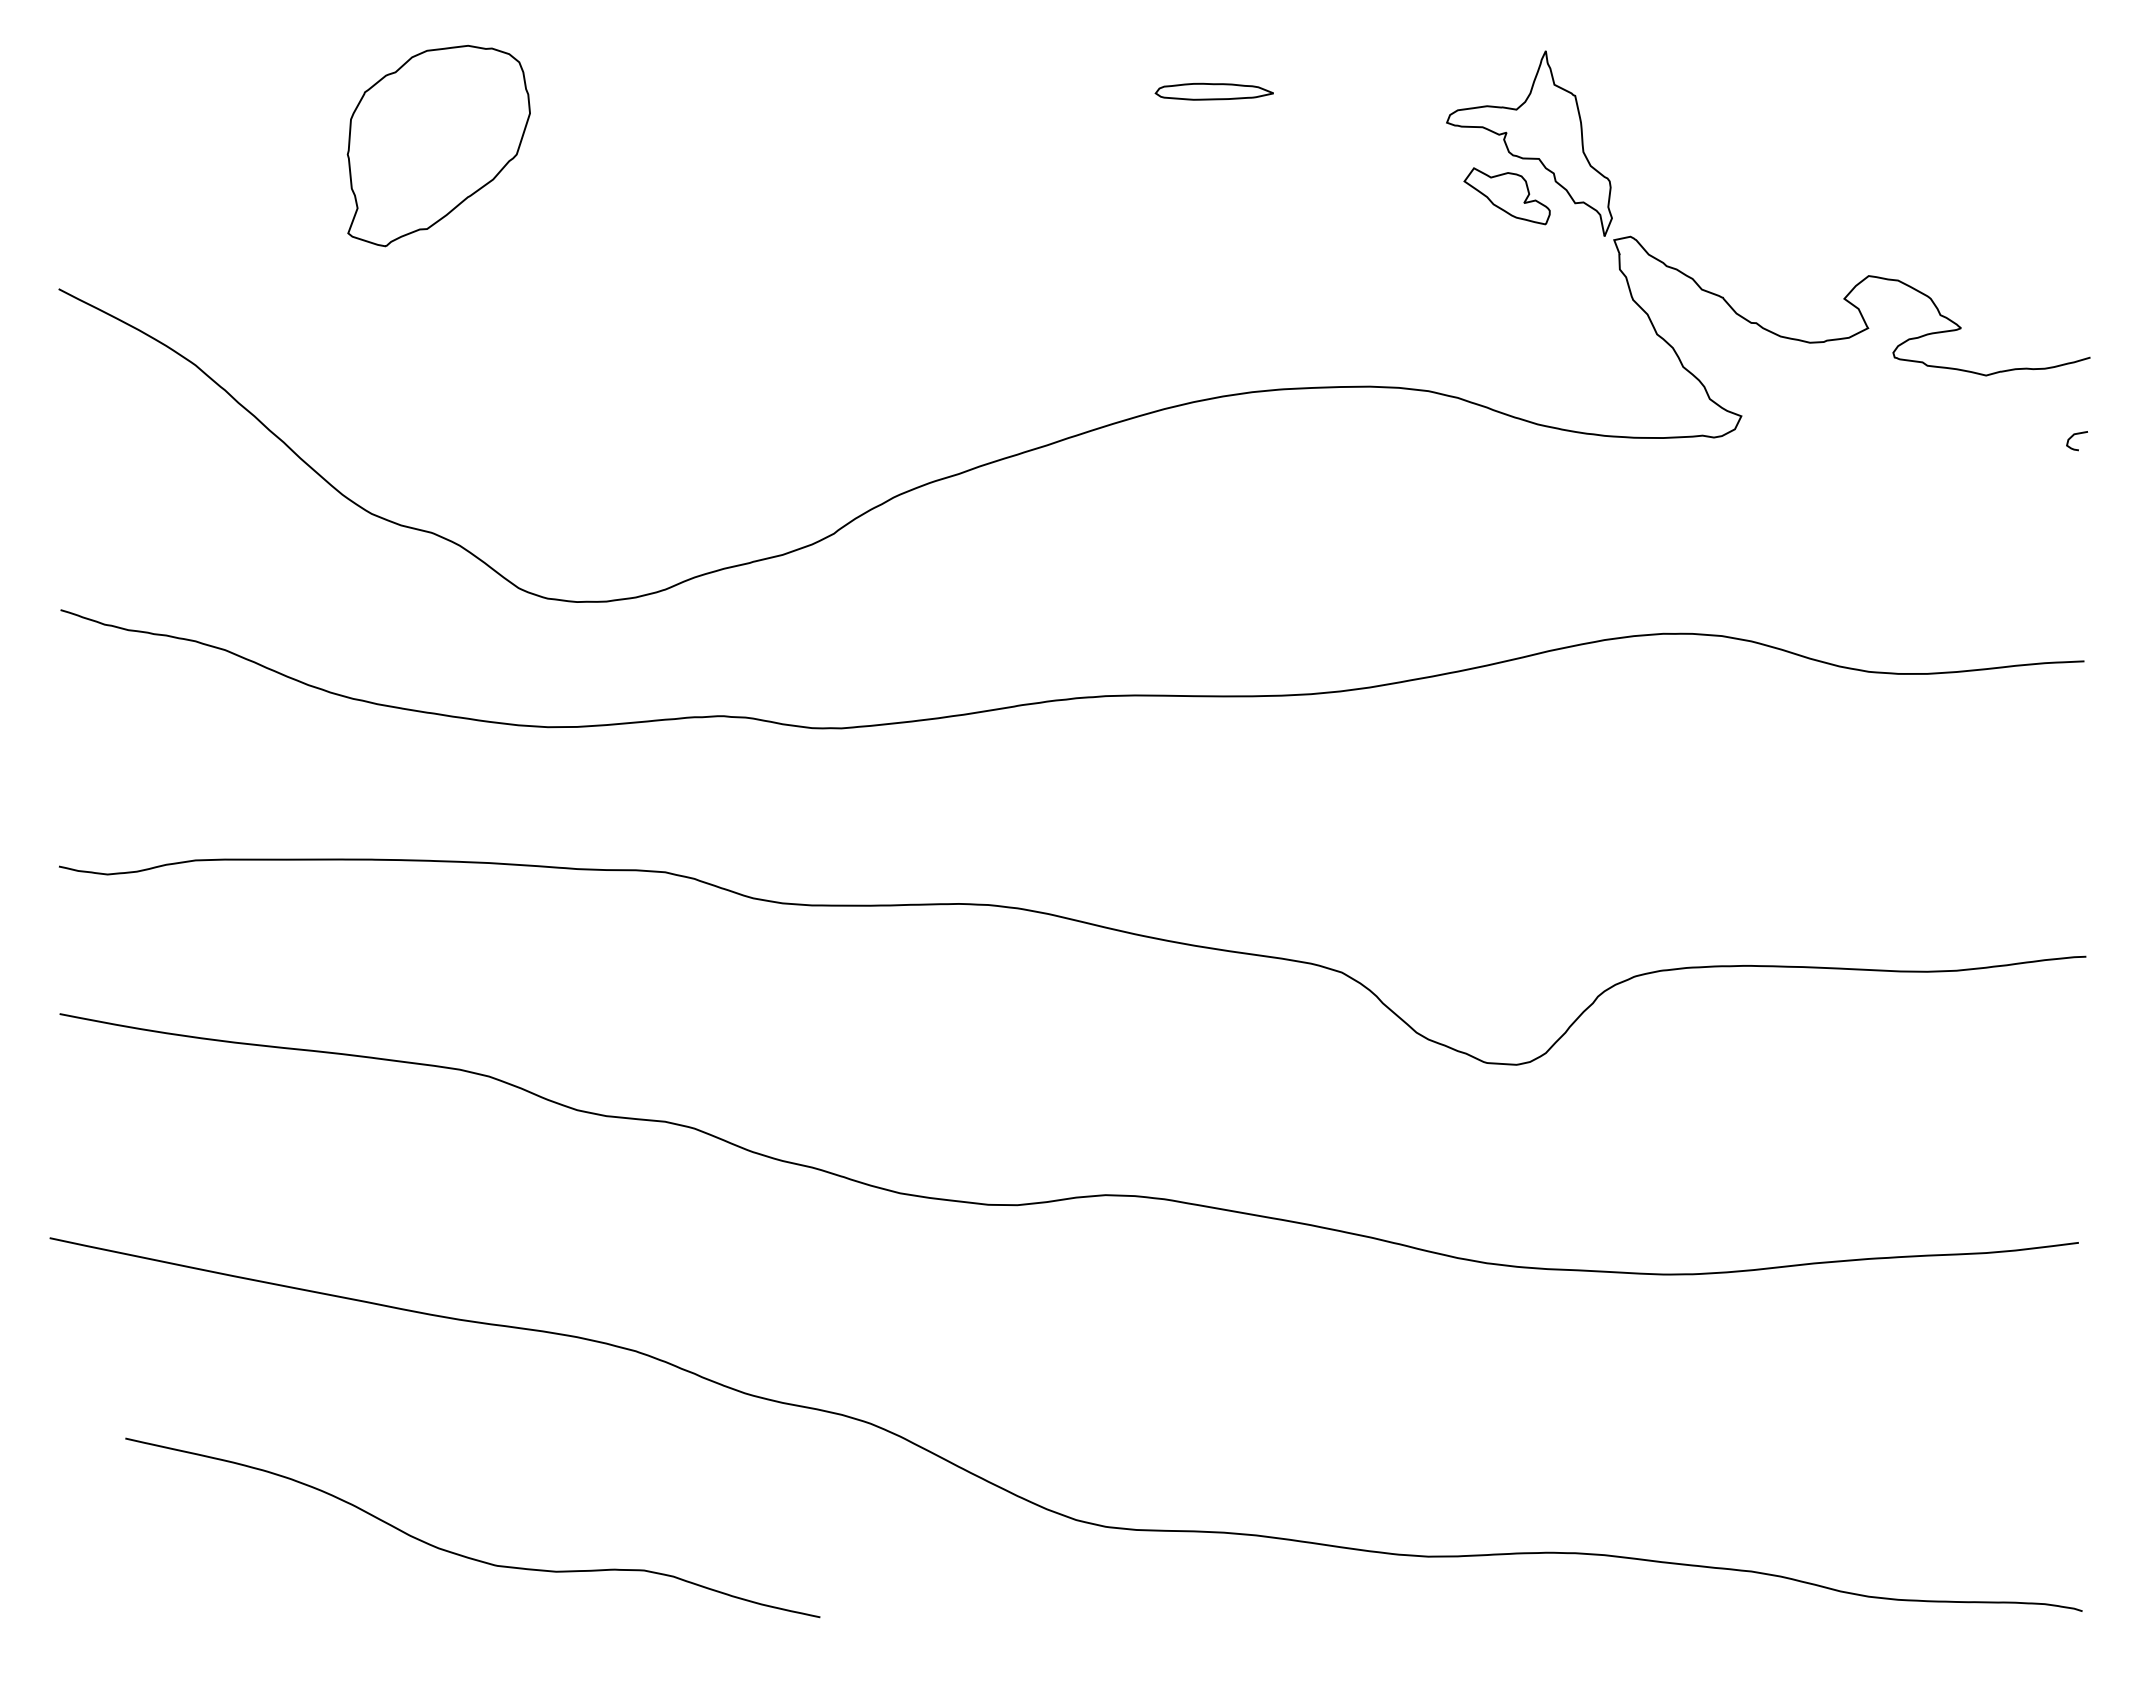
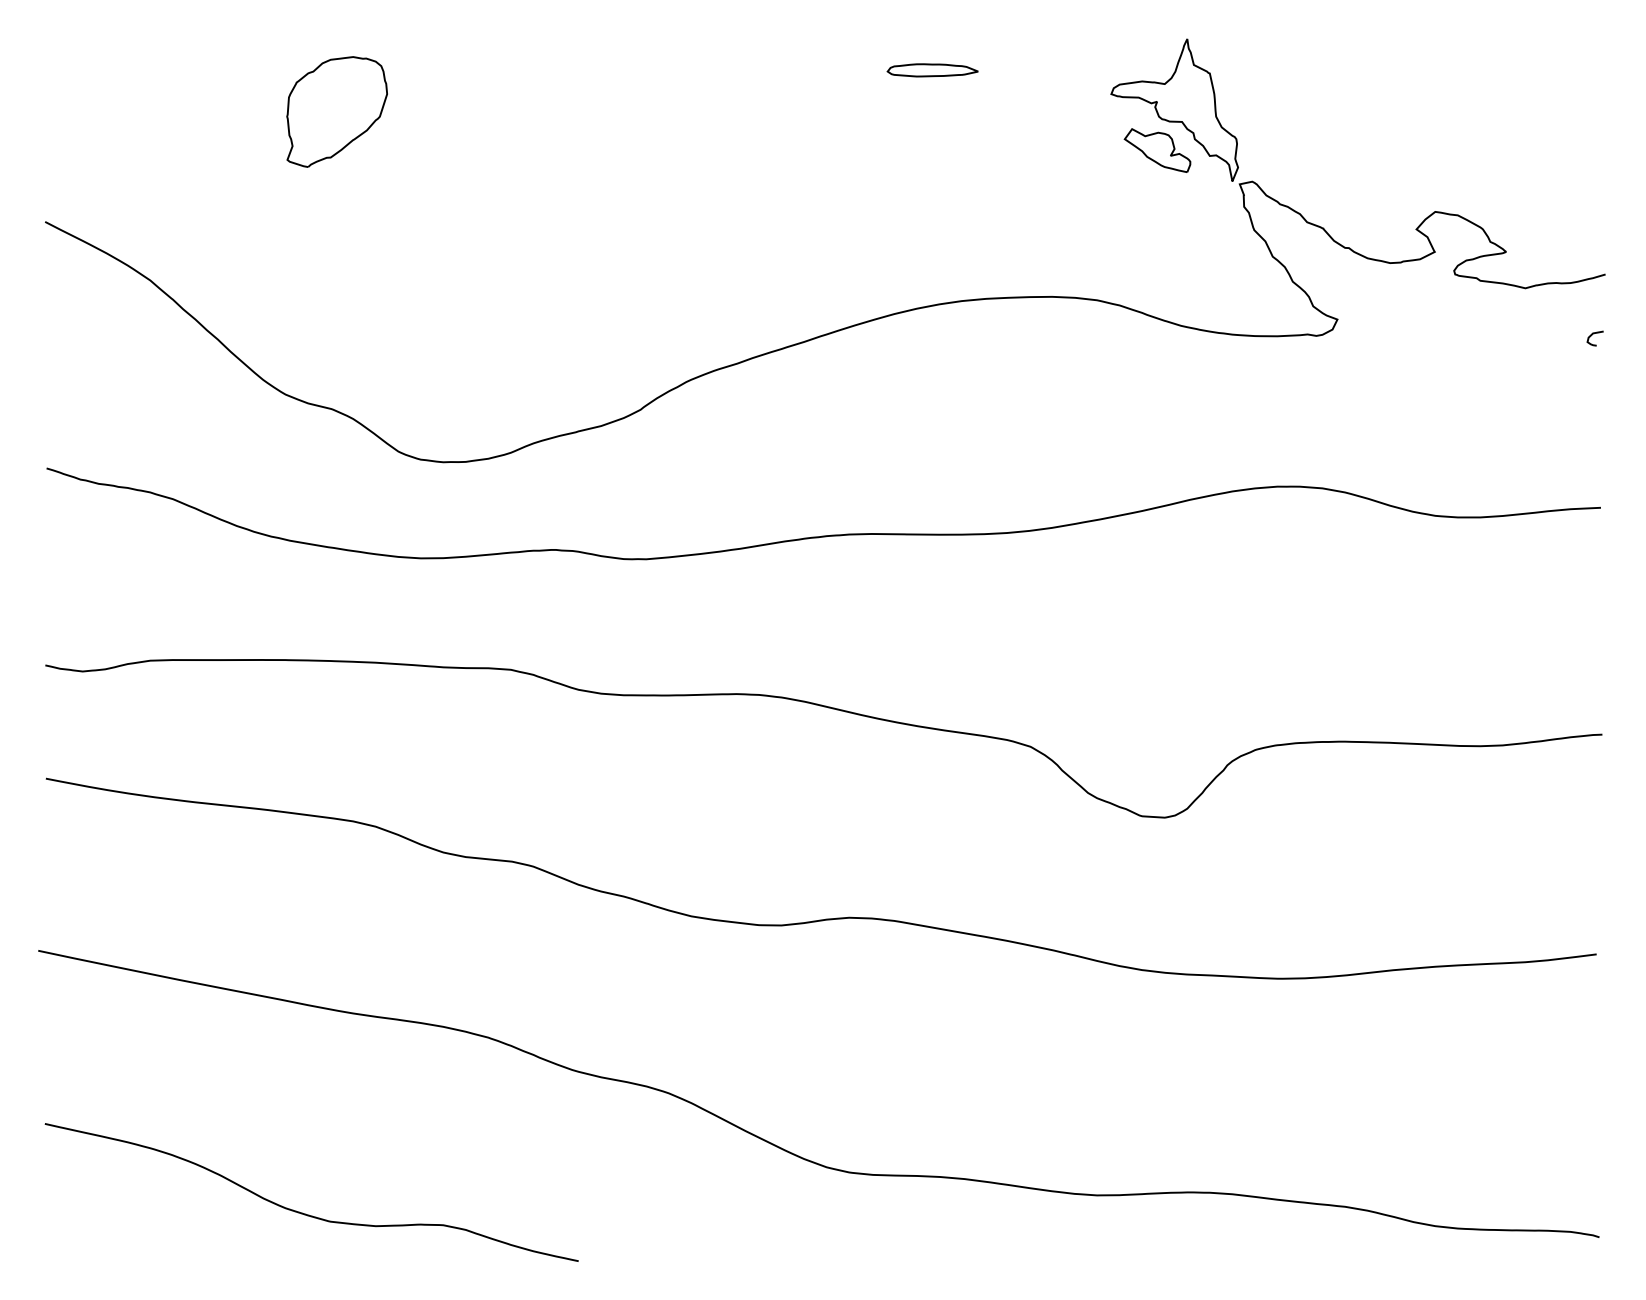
part: (438, 145) -> (336, 111), size x0.71
curve: (464, 1555) -> (305, 1213), moved

